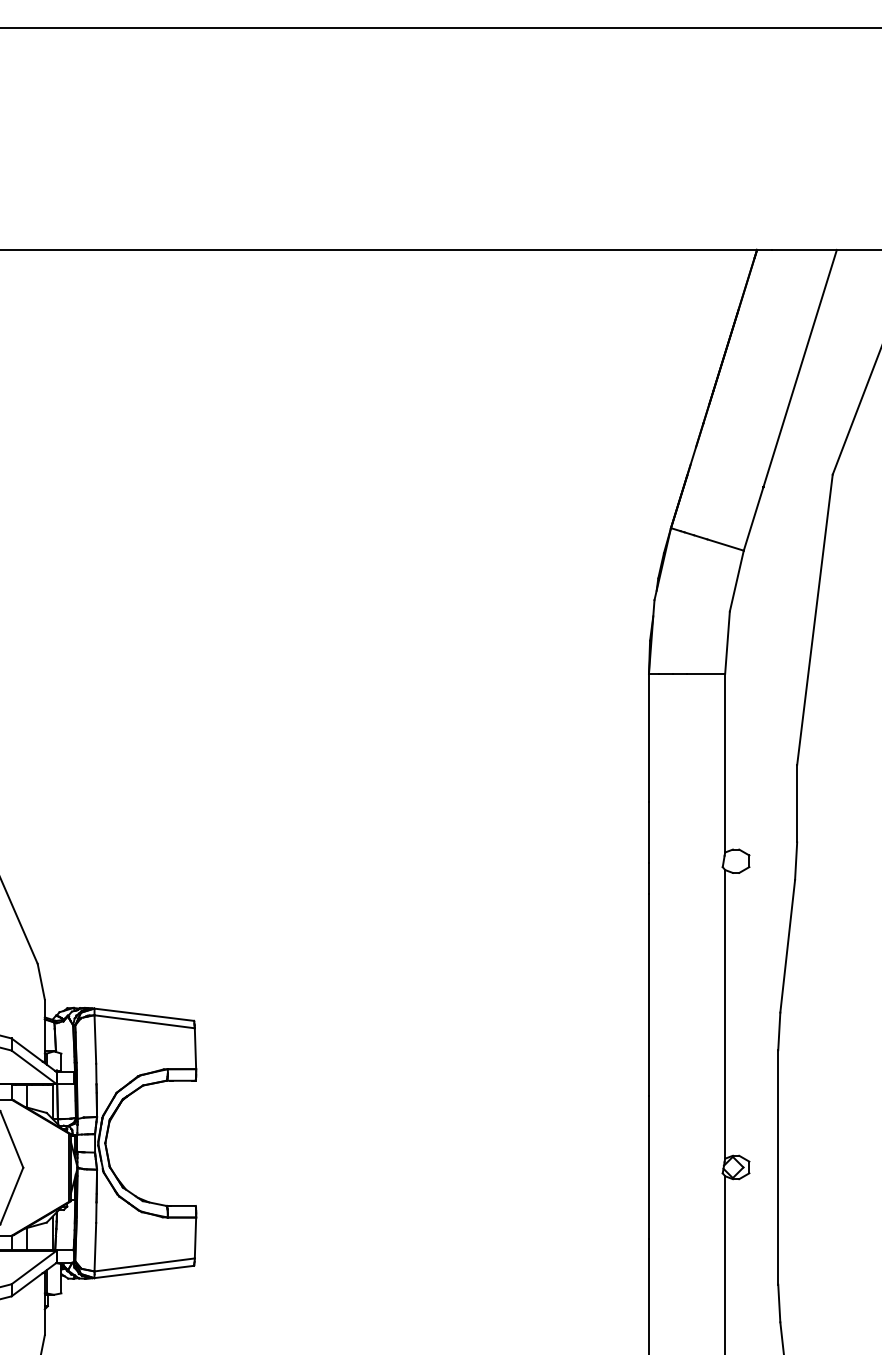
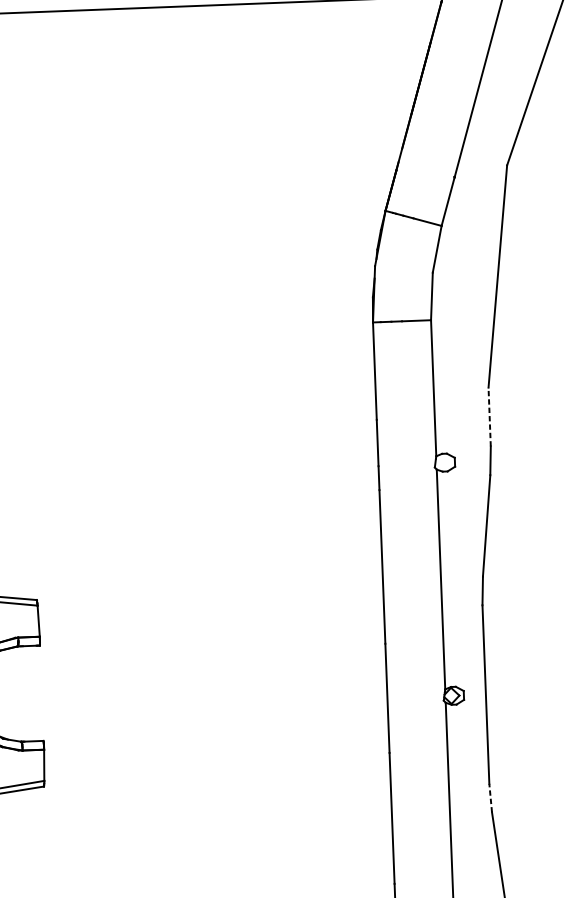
line: (797, 803) -> (489, 416), solid -> dashed
line: (779, 1303) -> (490, 798), solid -> dashed

